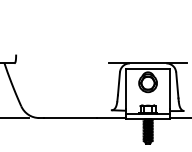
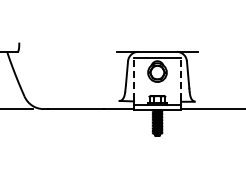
line: (126, 88) -> (134, 78), solid -> dashed
line: (170, 88) -> (180, 78), solid -> dashed

